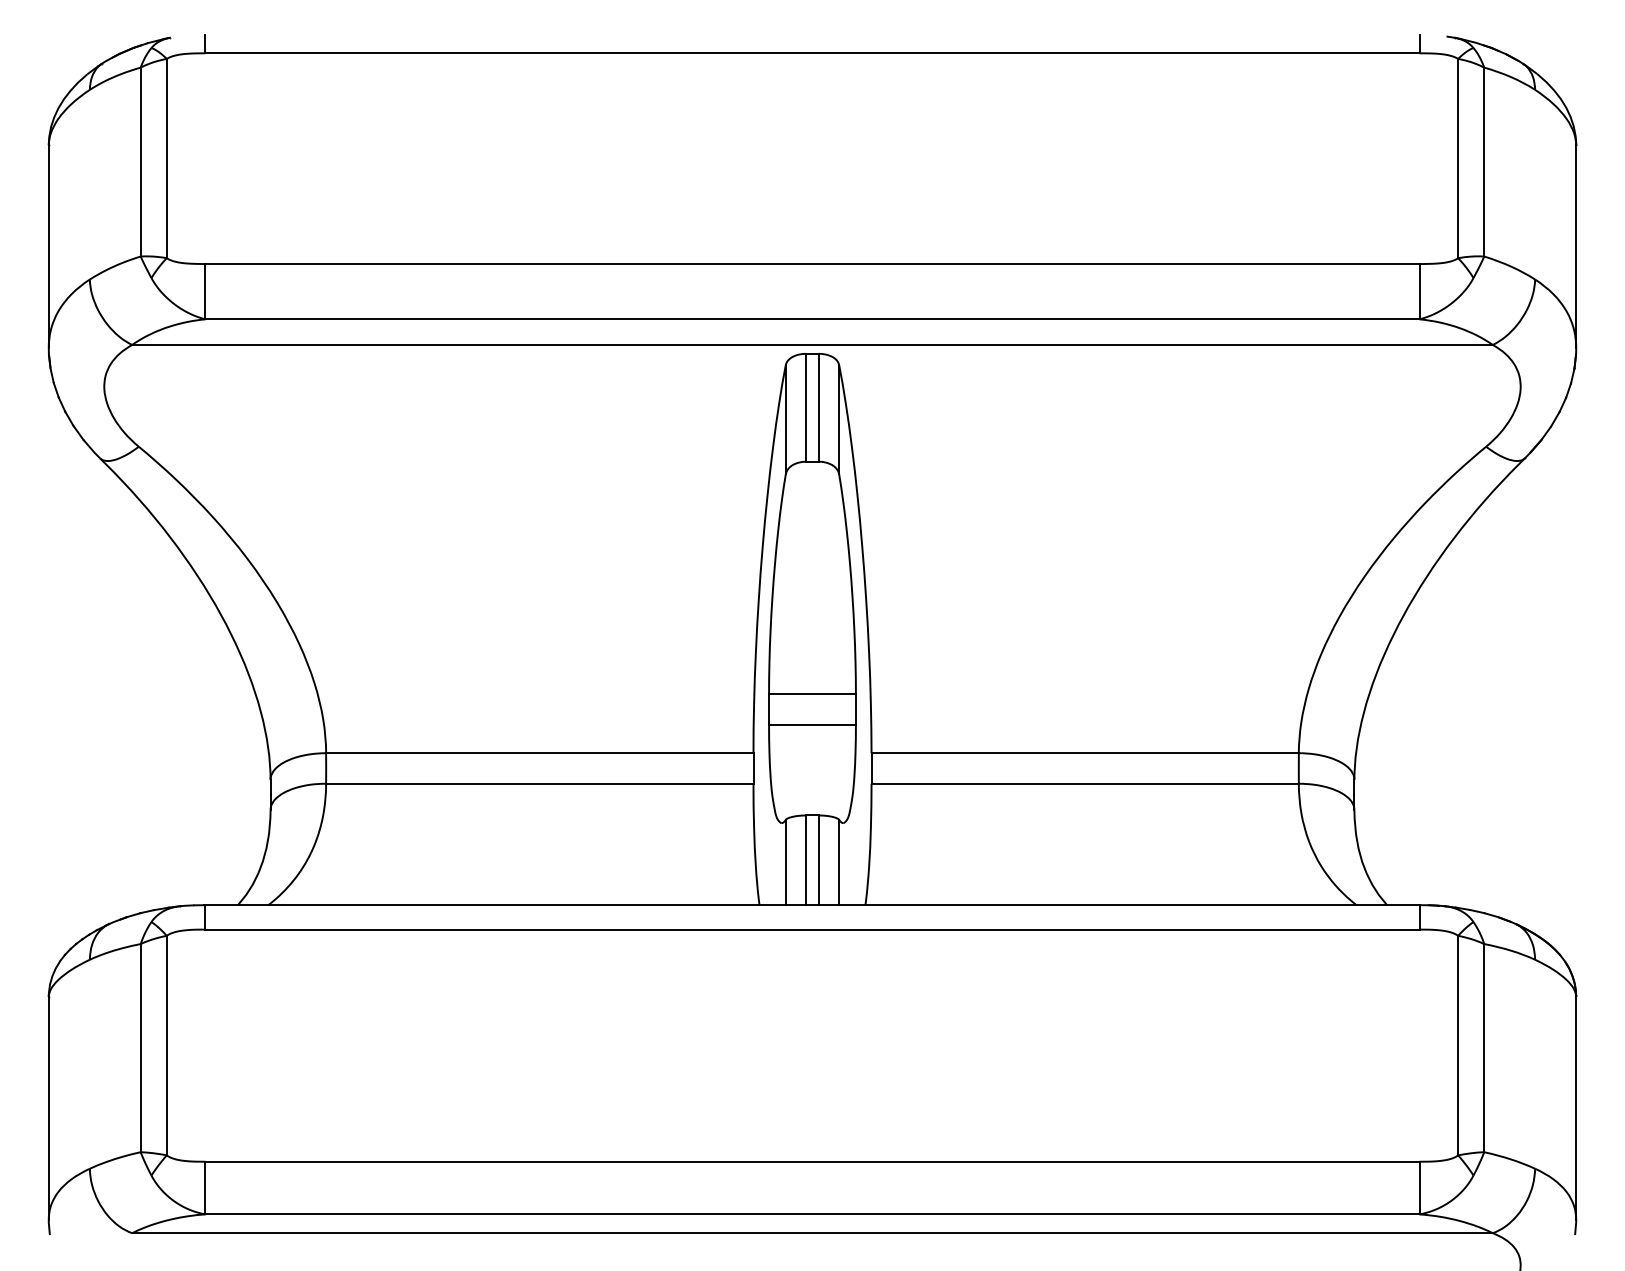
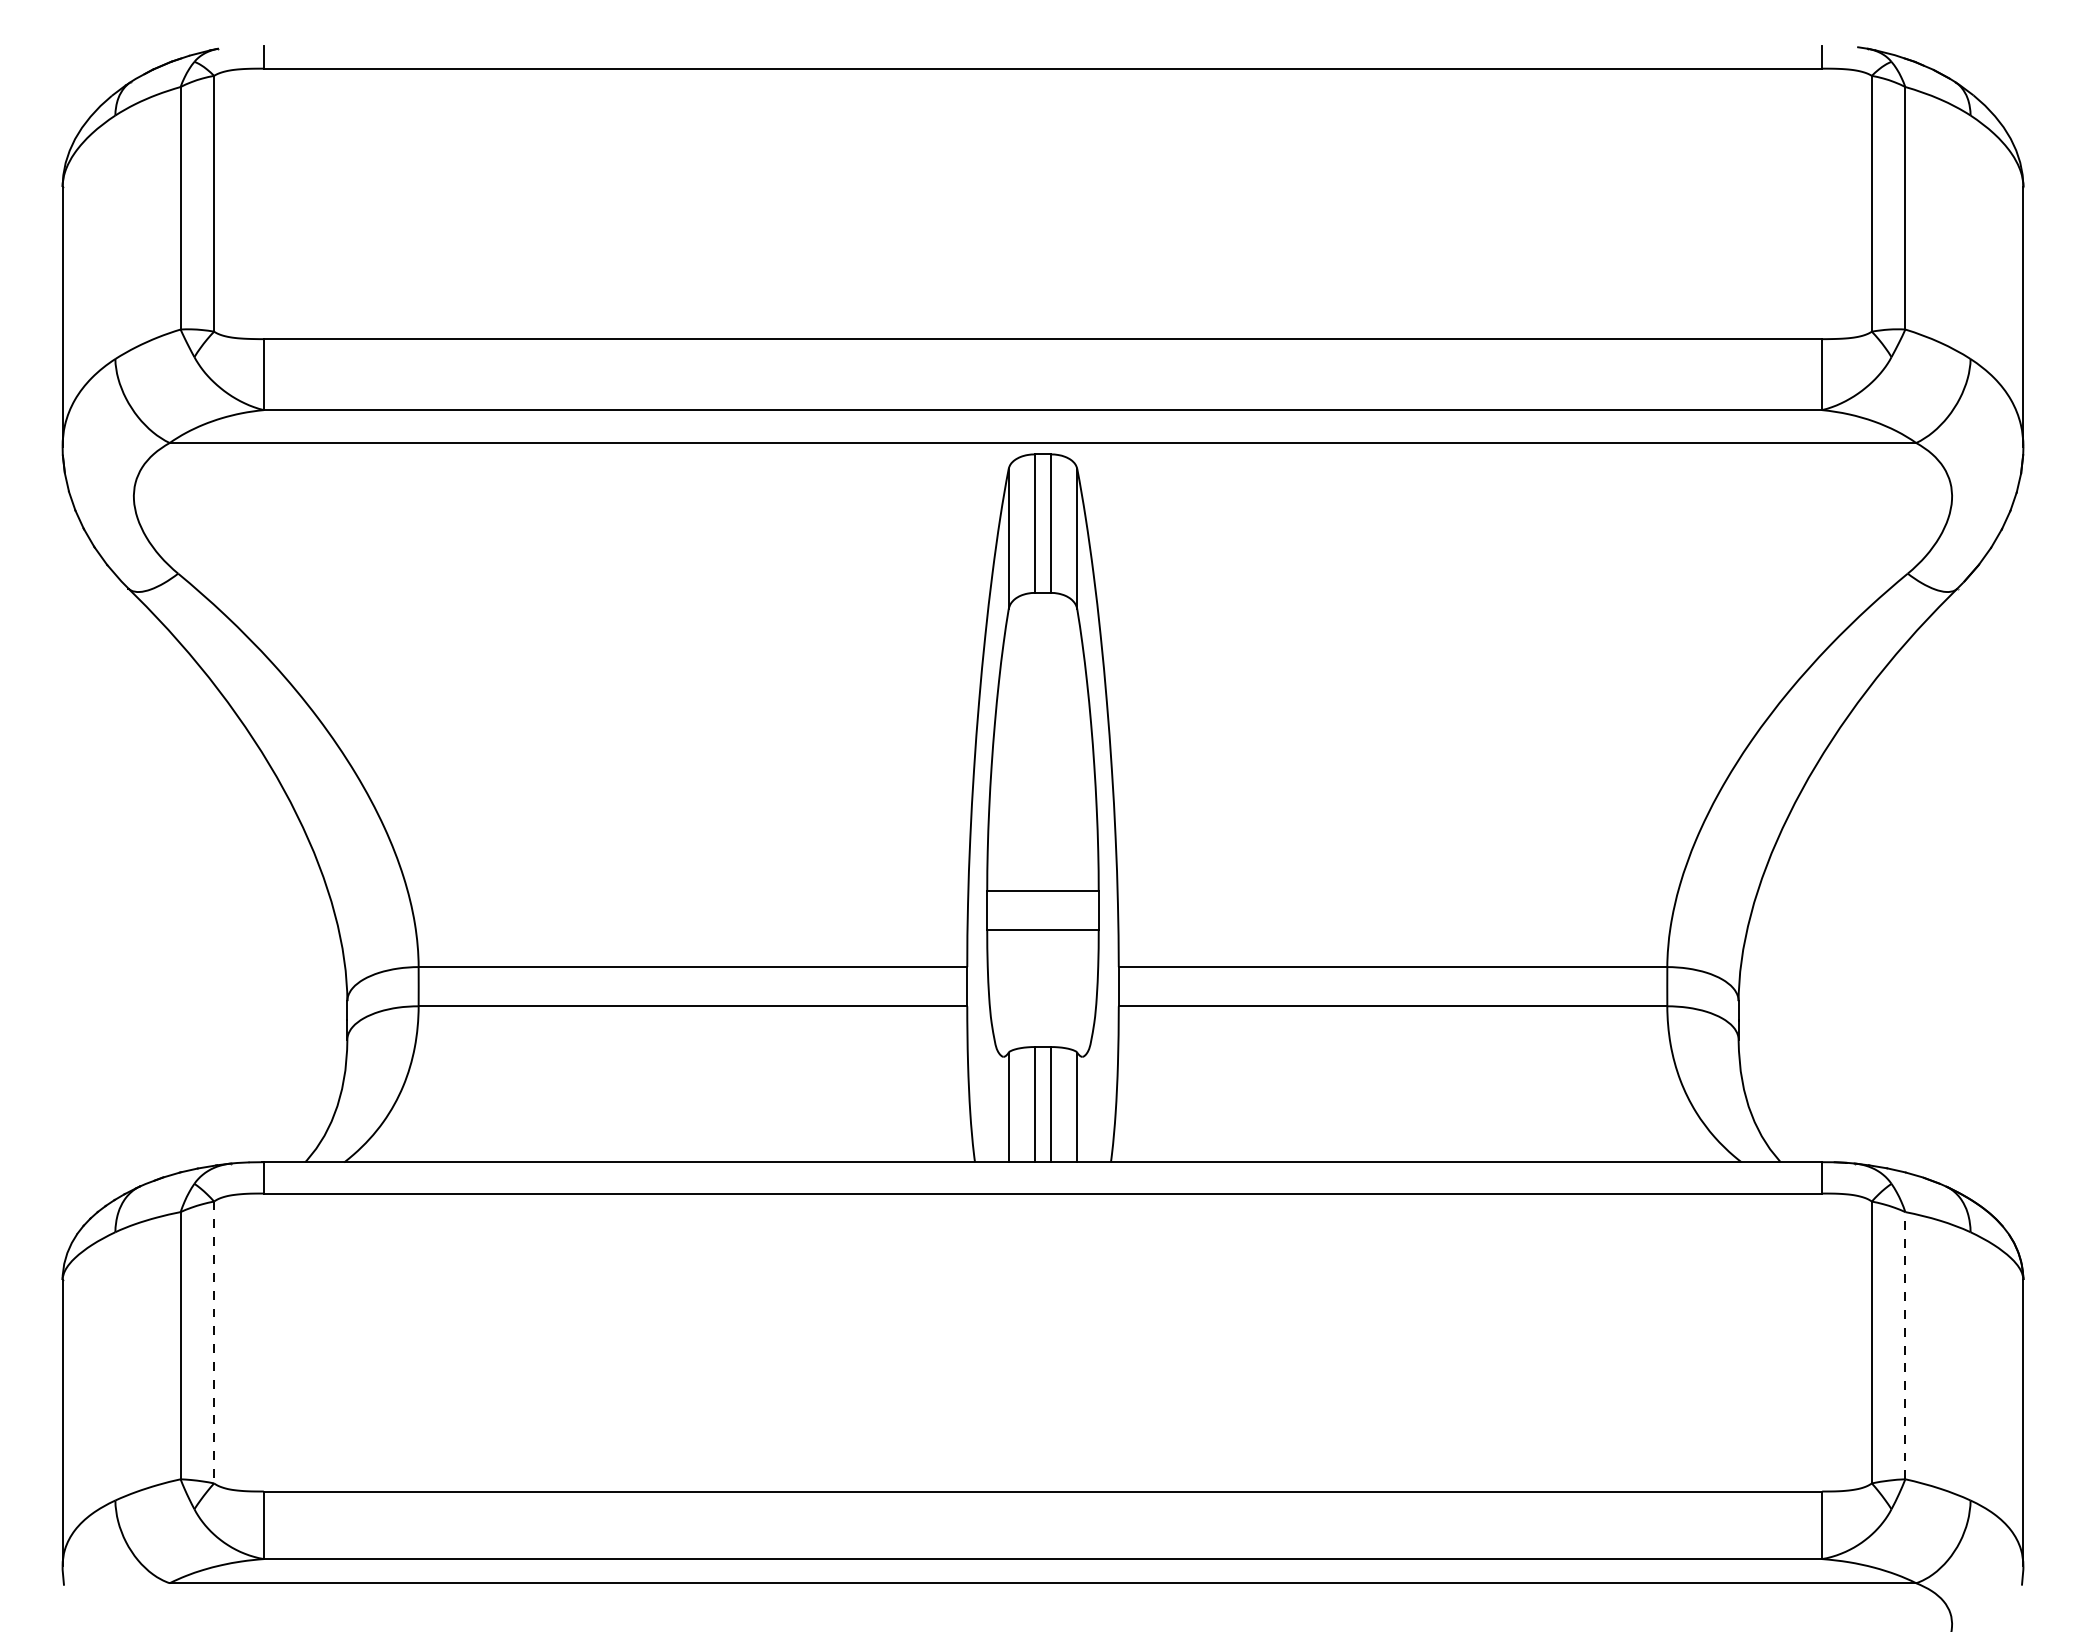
line: (167, 1045) -> (214, 1342), solid -> dashed
line: (1484, 1047) -> (1905, 1345), solid -> dashed

